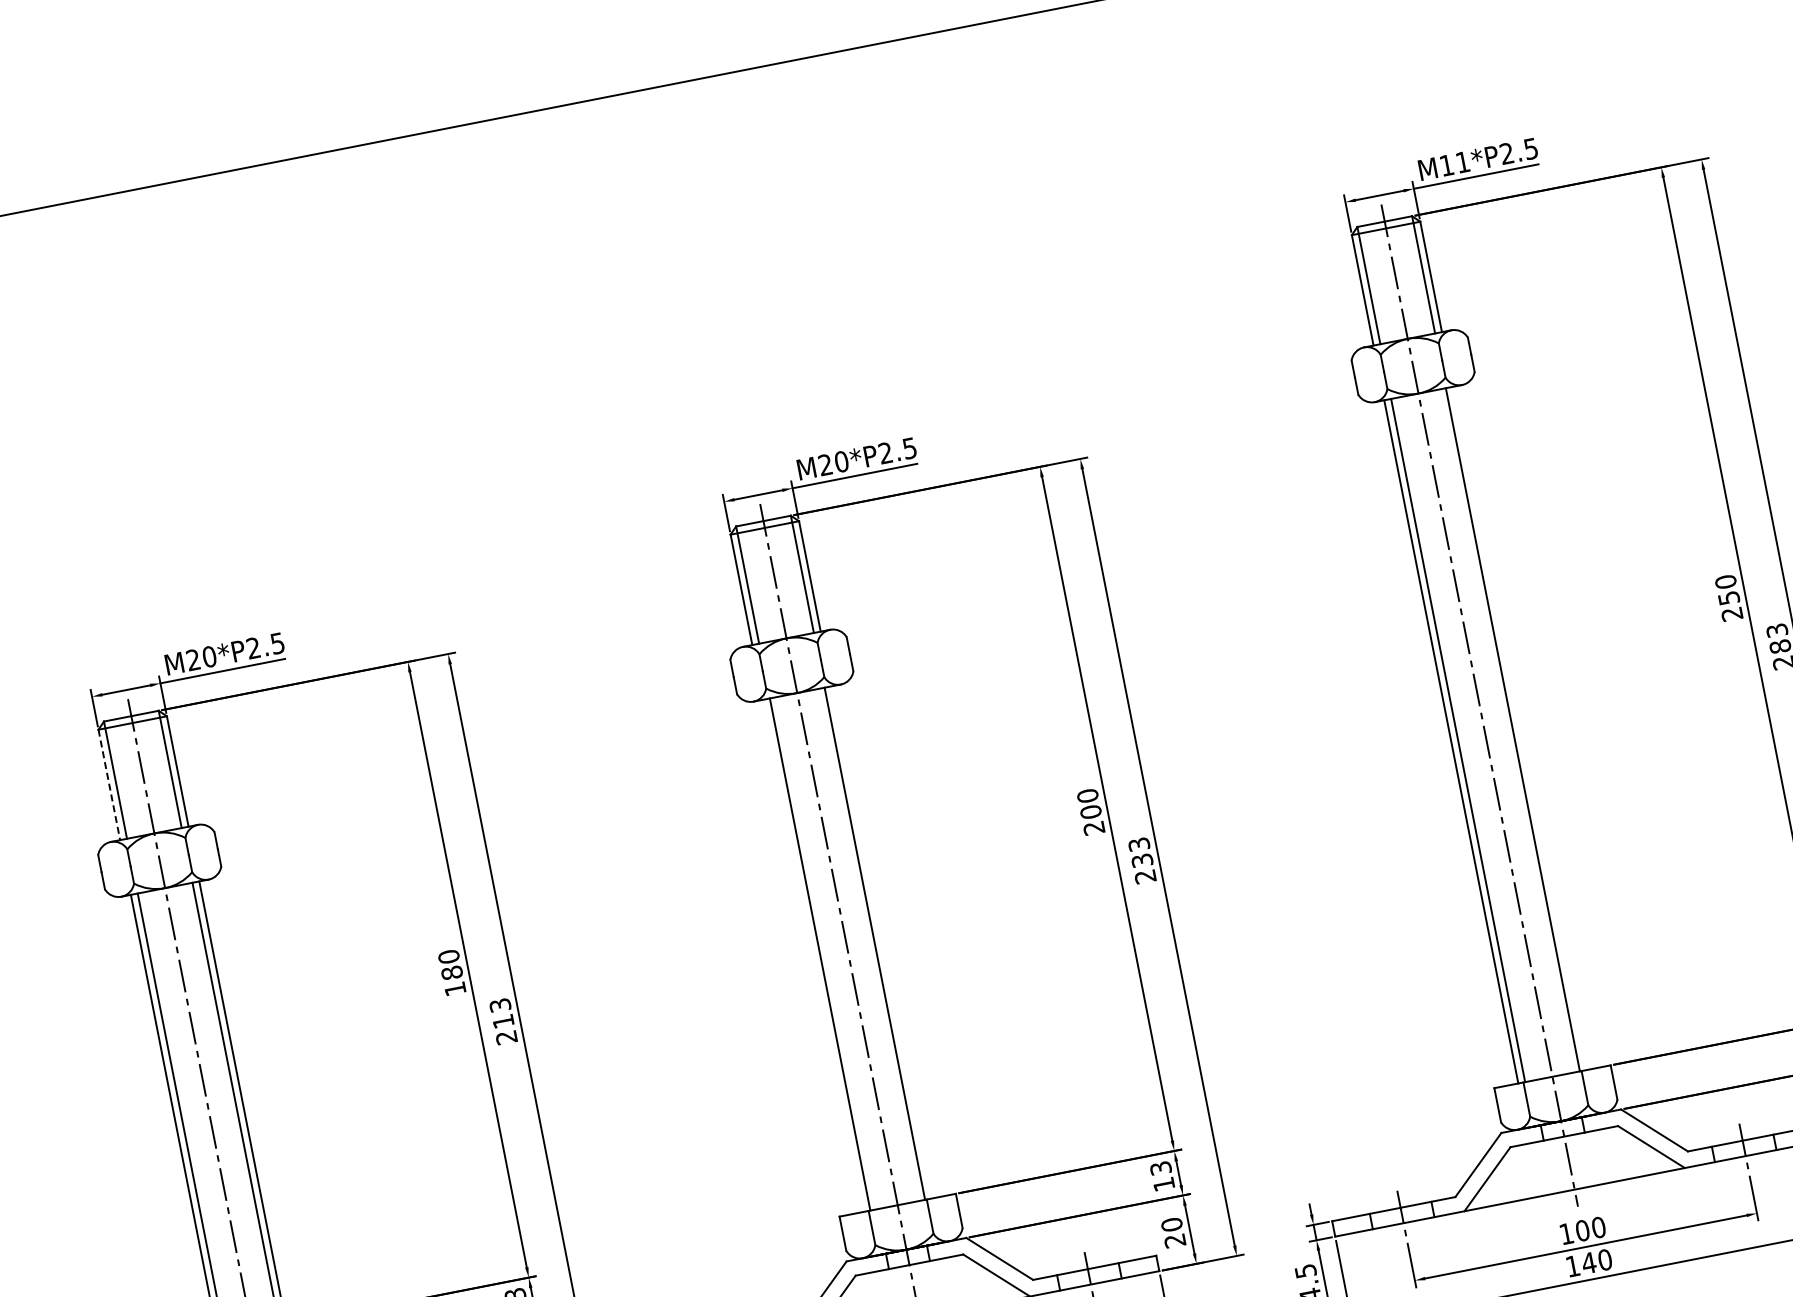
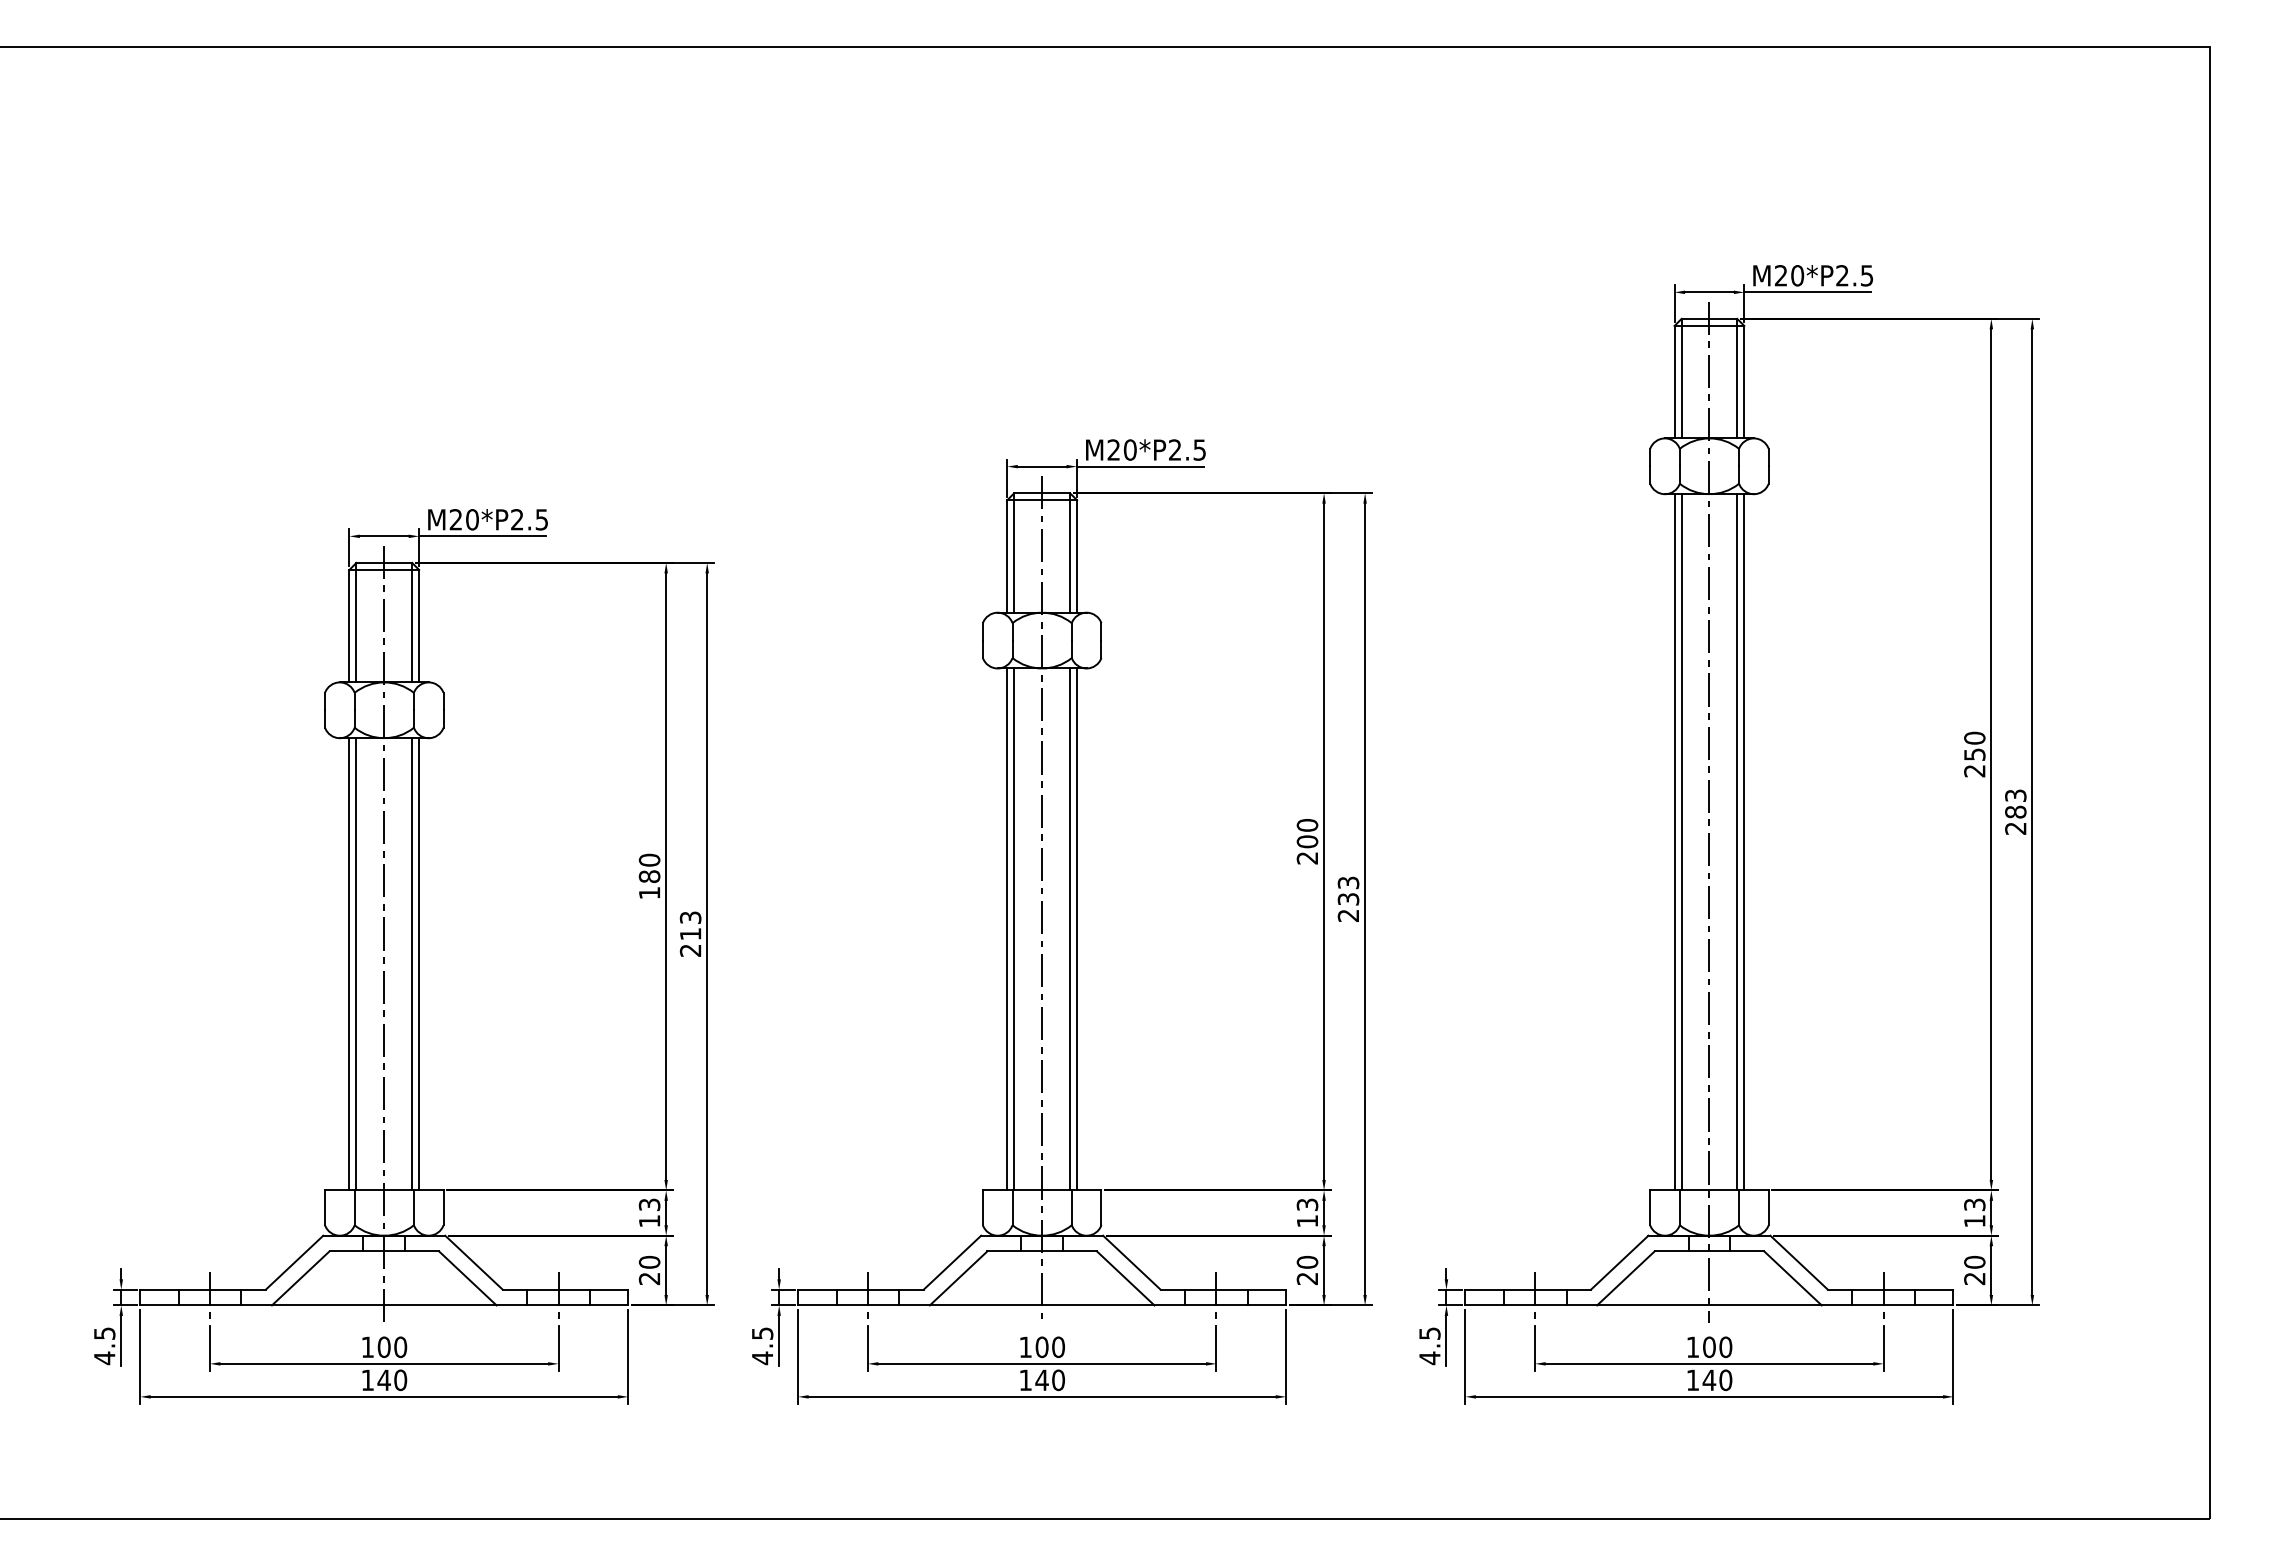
text: (1454, 163) -> (1789, 275), M11*P2.5 -> M20*P2.5
line: (1519, 728) -> (1744, 842), added
line: (109, 785) -> (349, 626), dashed -> solid
line: (882, 942) -> (1077, 929), added
line: (813, 955) -> (1007, 929), added

